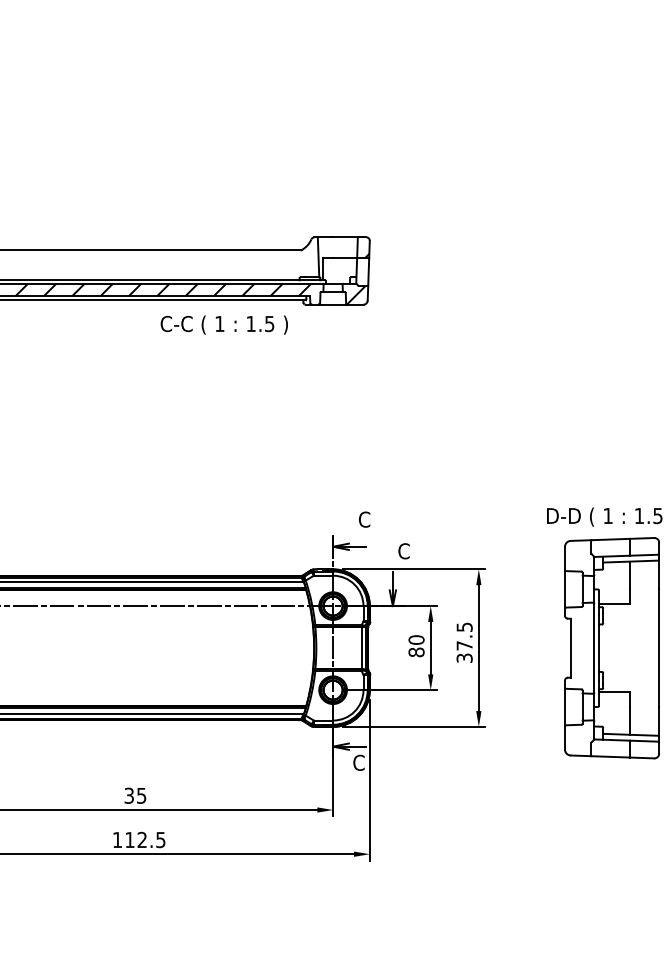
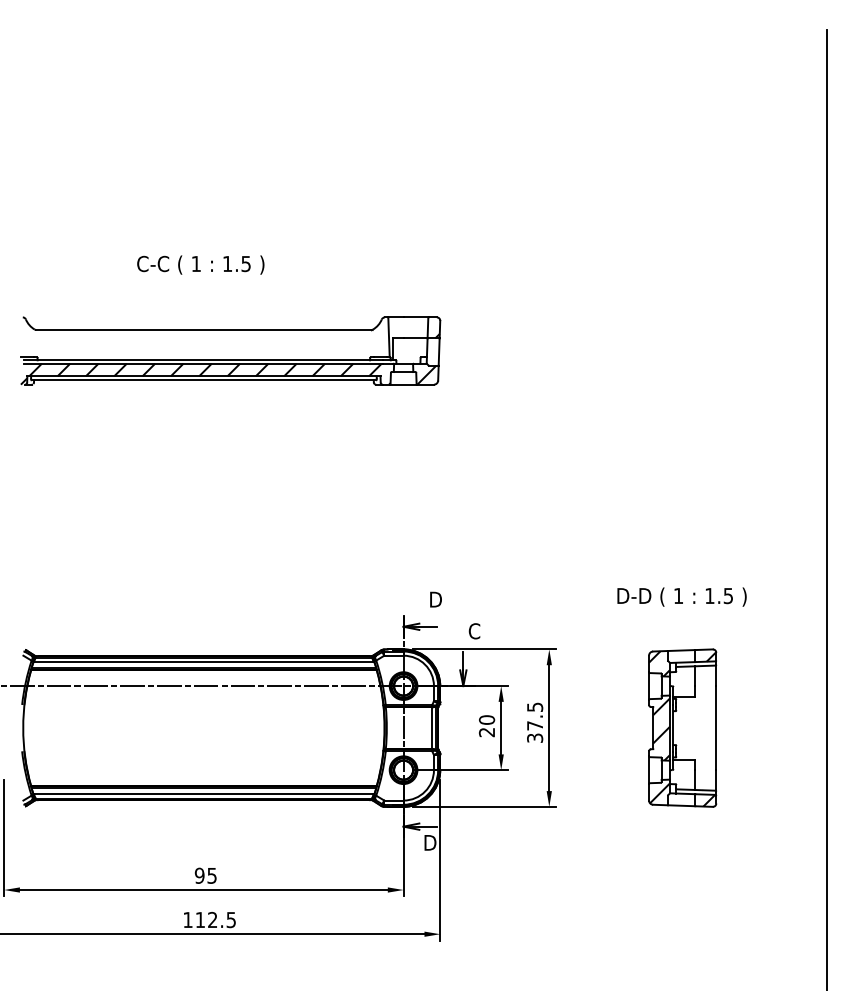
text: (224, 324) -> (200, 264), moved
text: (365, 519) -> (435, 599), C -> D
part: (612, 647) -> (682, 727), size x0.71
text: (417, 652) -> (487, 732), 80 -> 20
text: (359, 762) -> (429, 842), C -> D
text: (129, 795) -> (199, 875), 35 -> 95

